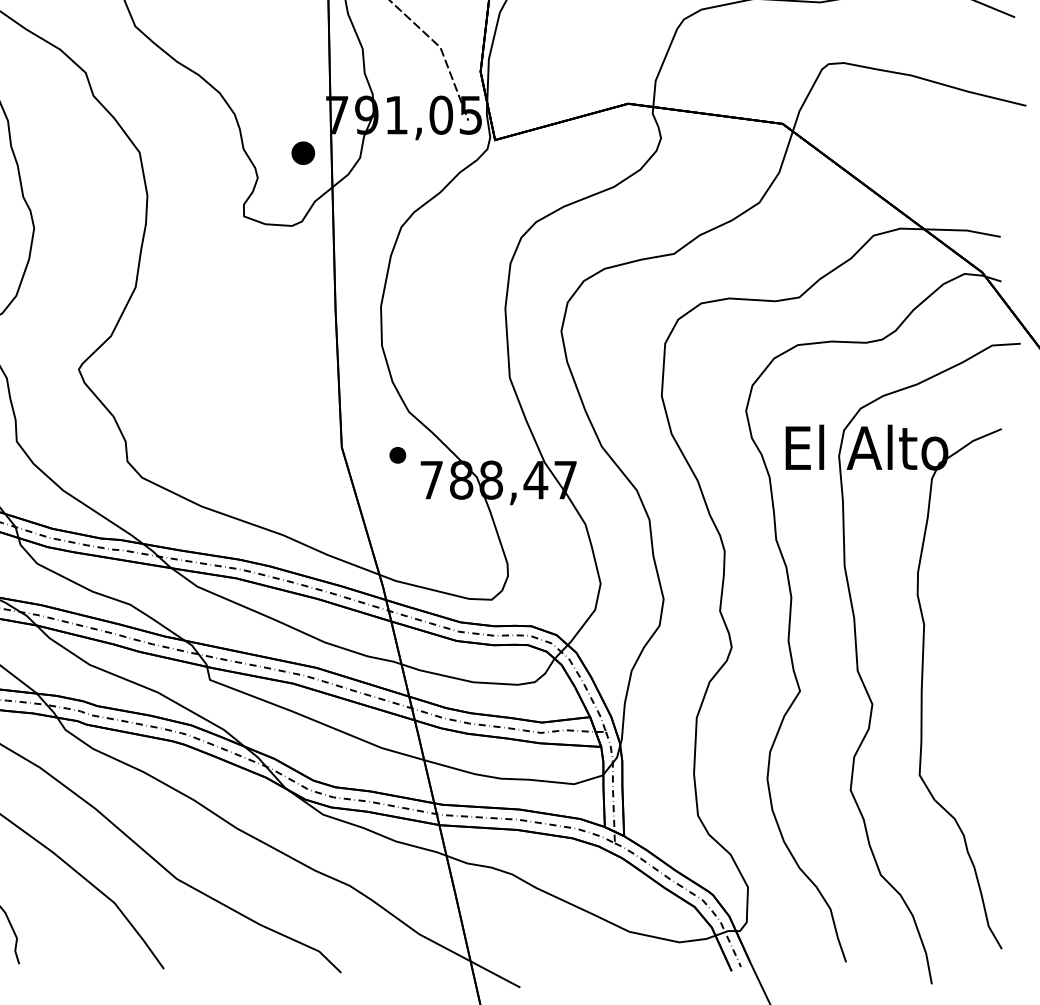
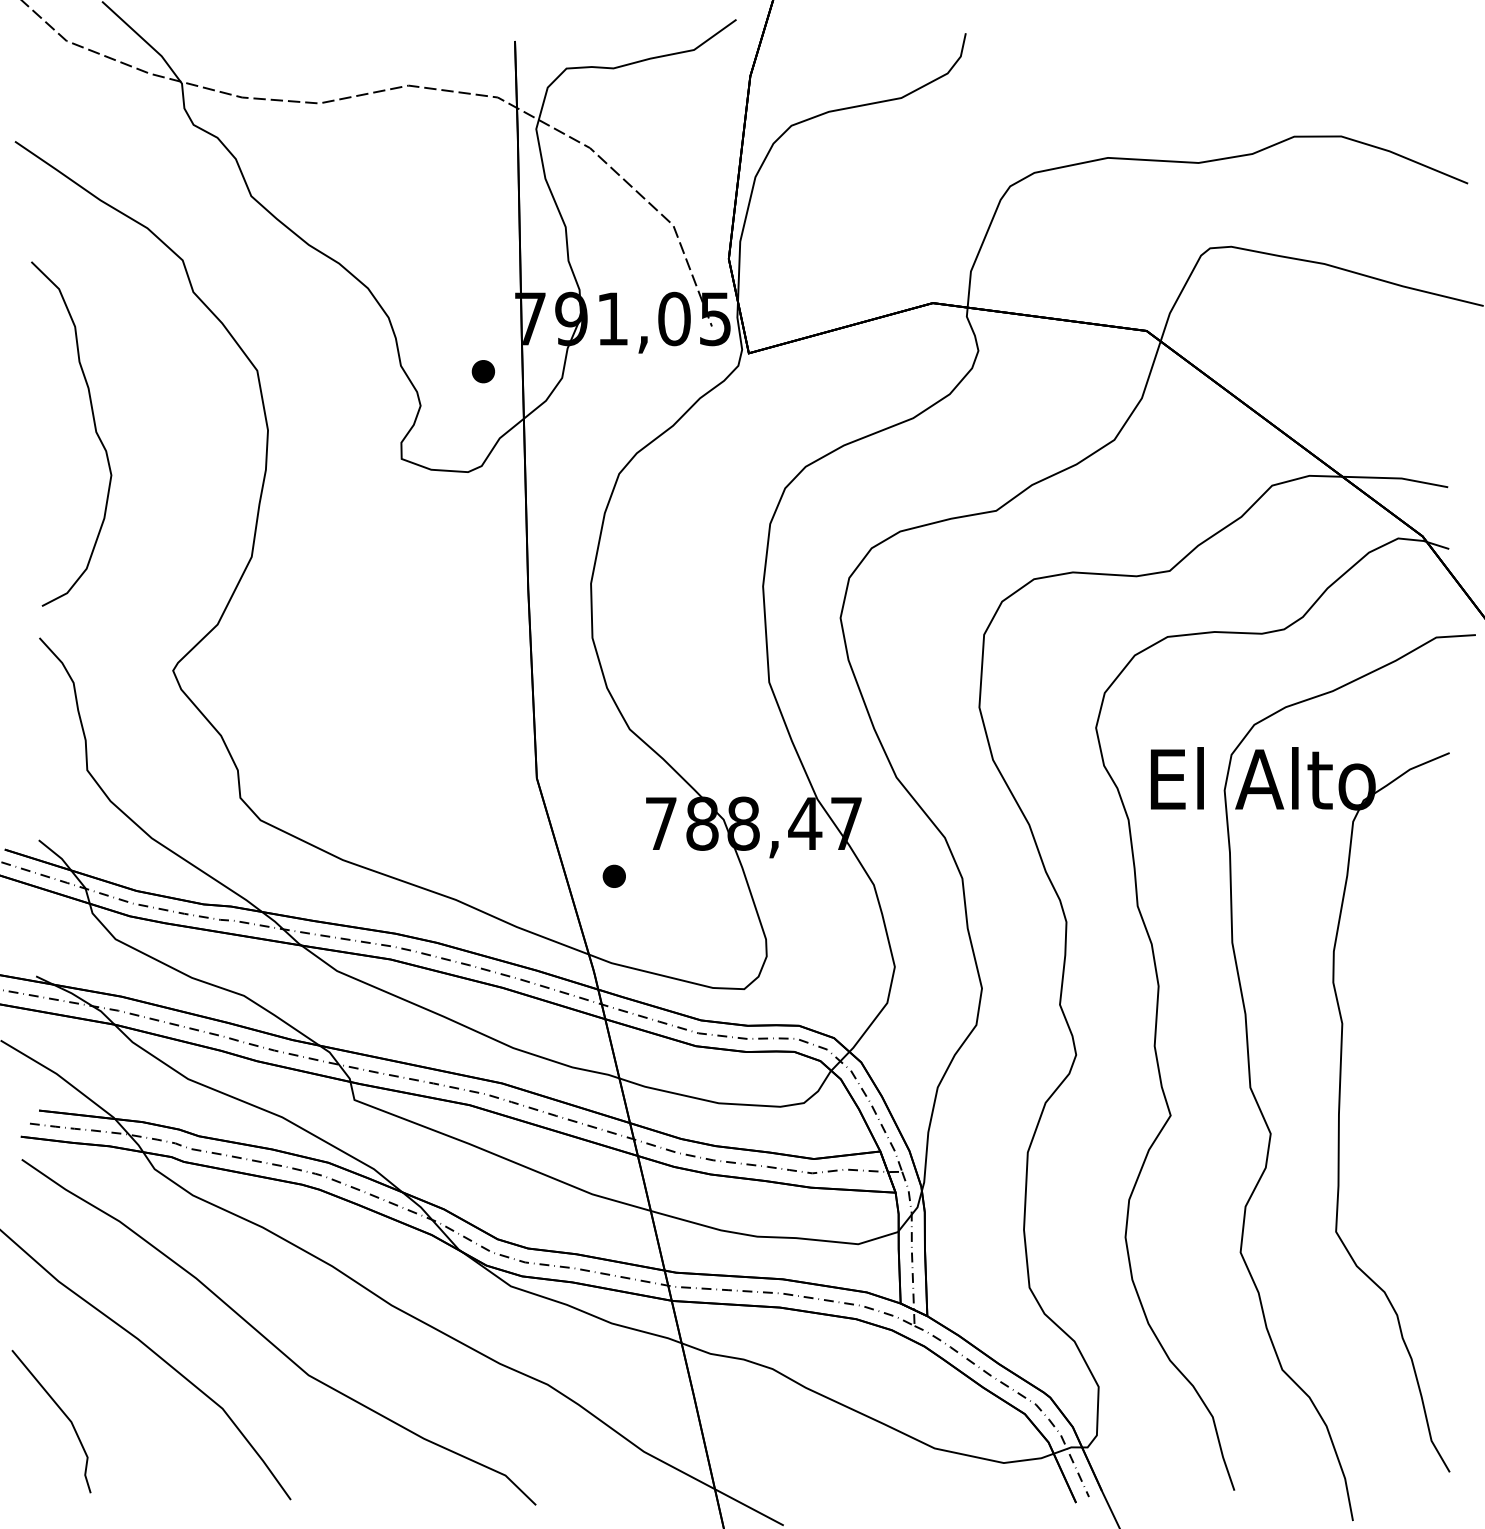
part: (302, 153) -> (482, 371), size x0.71
part: (397, 454) -> (613, 875), moved

